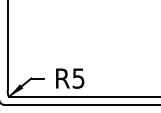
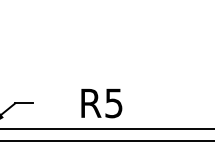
text: (70, 78) -> (102, 103), moved

